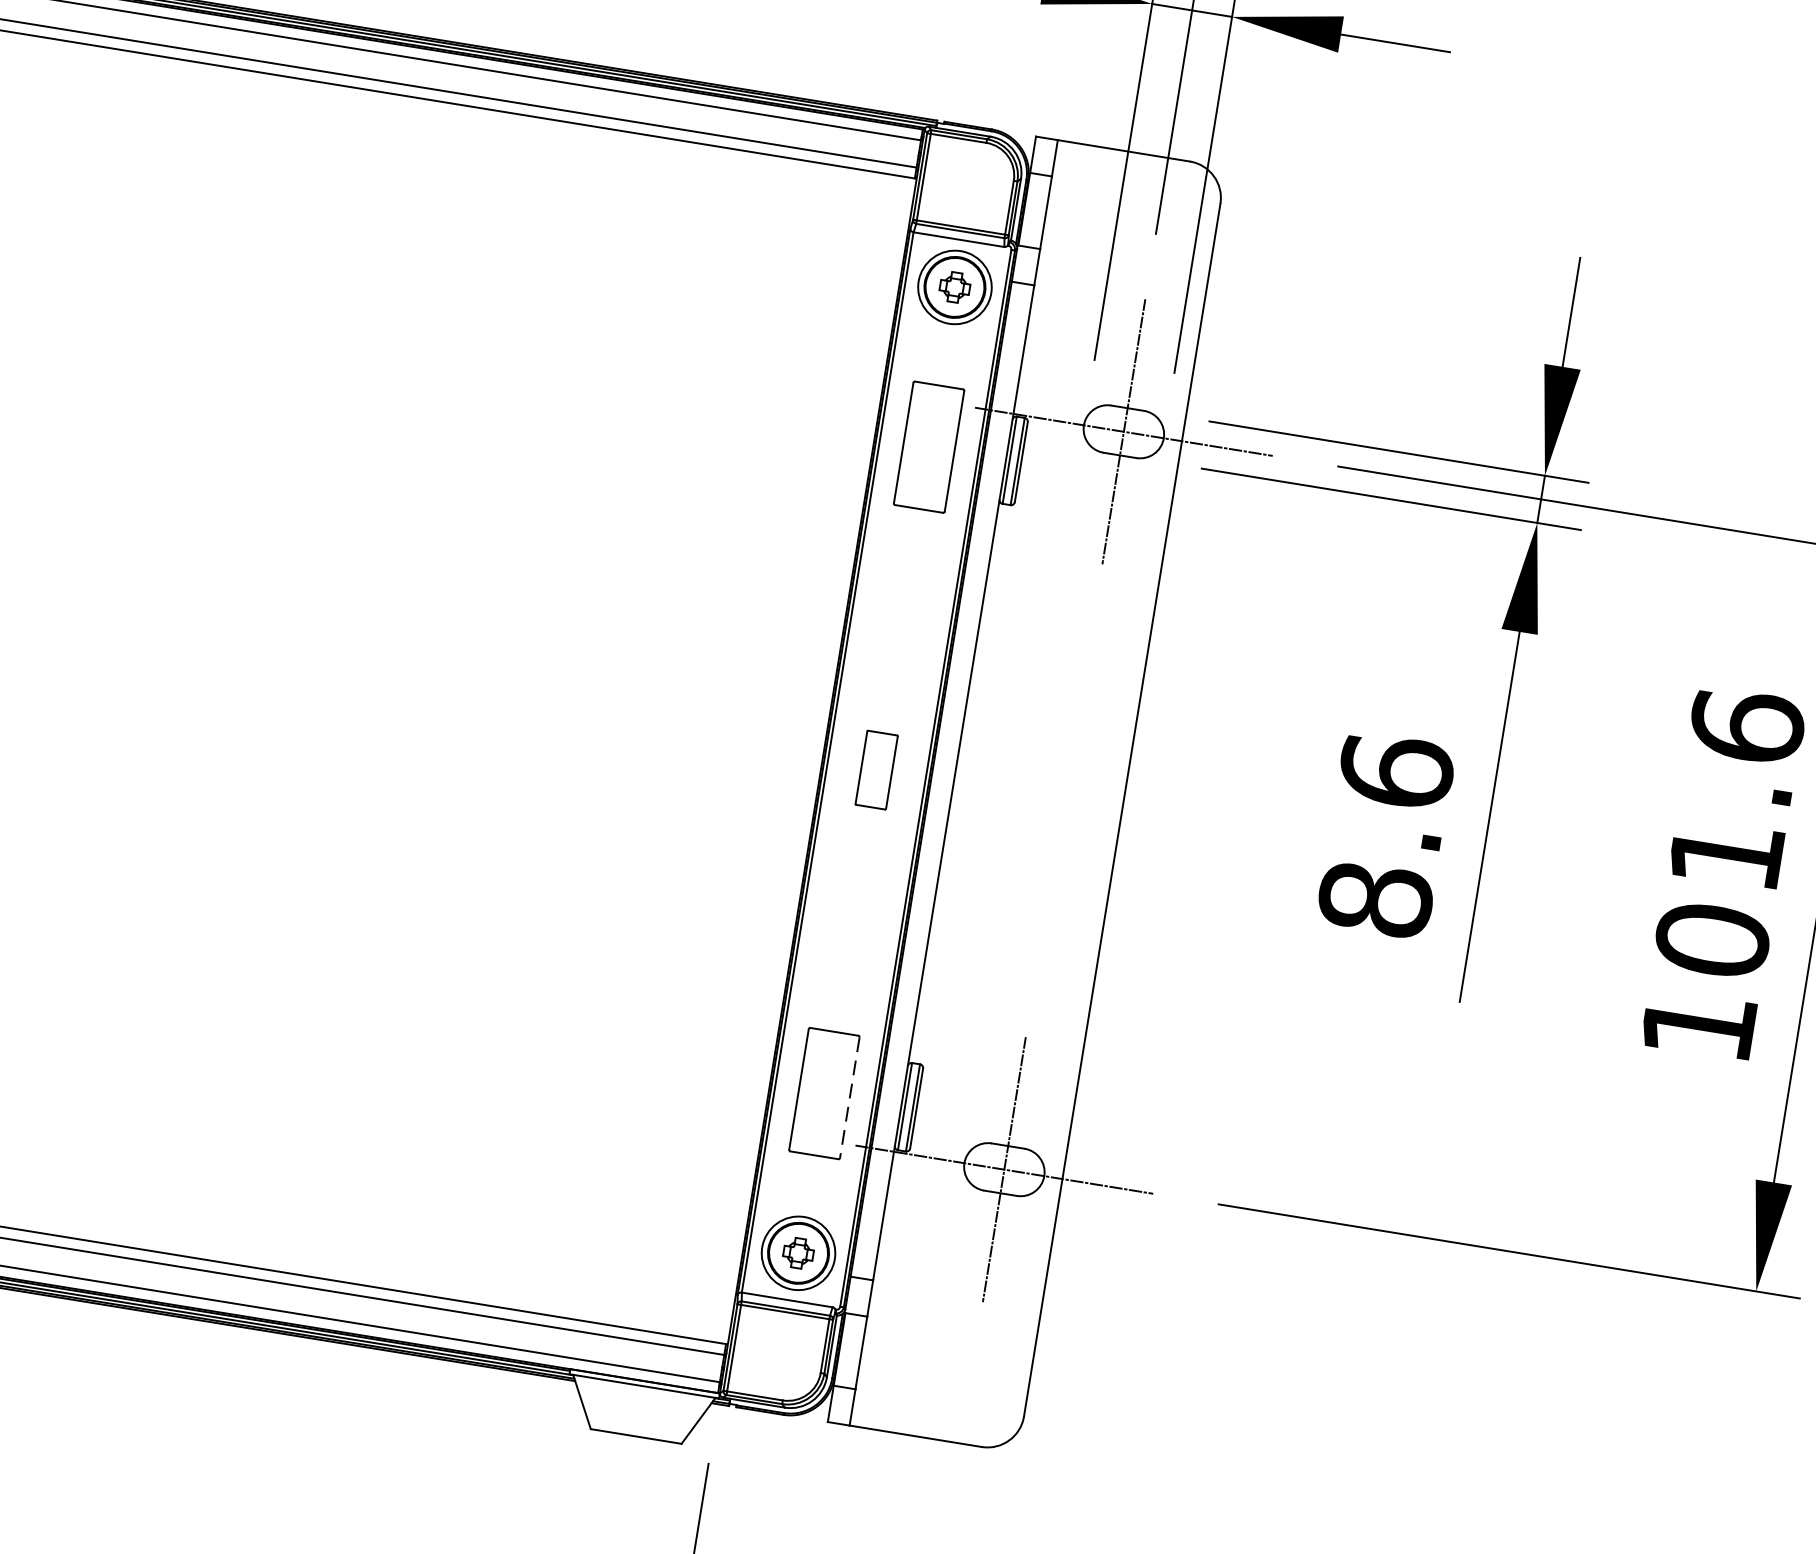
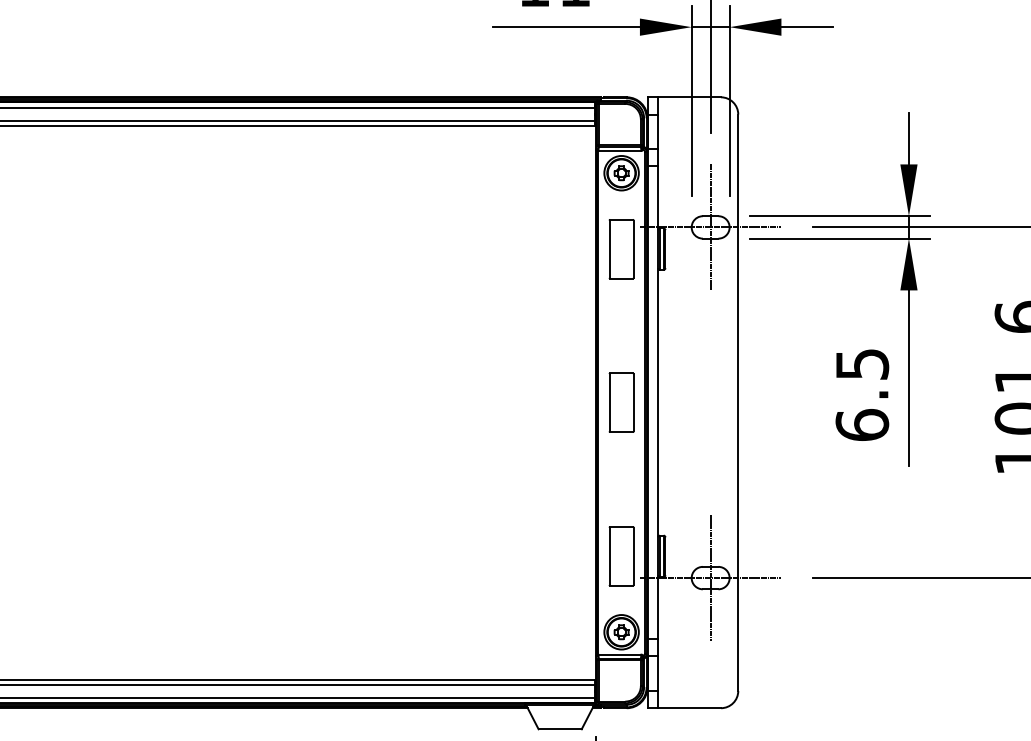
part: (876, 769) -> (621, 402), size x1.67
text: (1386, 835) -> (862, 394), 8.6 -> 6.5
line: (849, 1097) -> (633, 556), dashed -> solid

